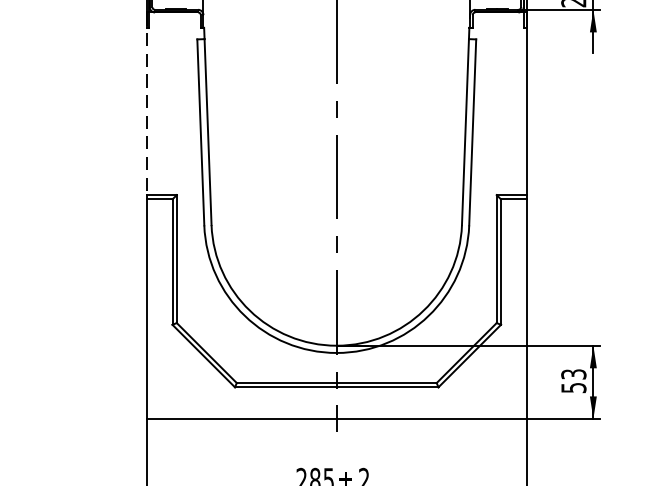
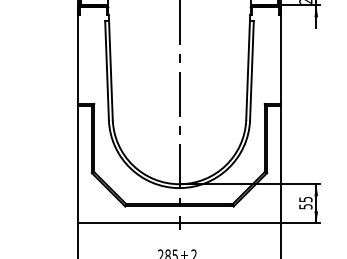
line: (147, 104) -> (78, 55), dashed -> solid
text: (573, 374) -> (305, 199), 53 -> 55

